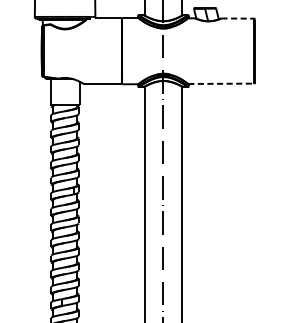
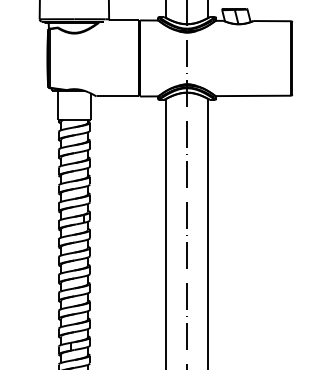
line: (237, 18) -> (272, 21), dashed -> solid
line: (221, 83) -> (253, 95), dashed -> solid

